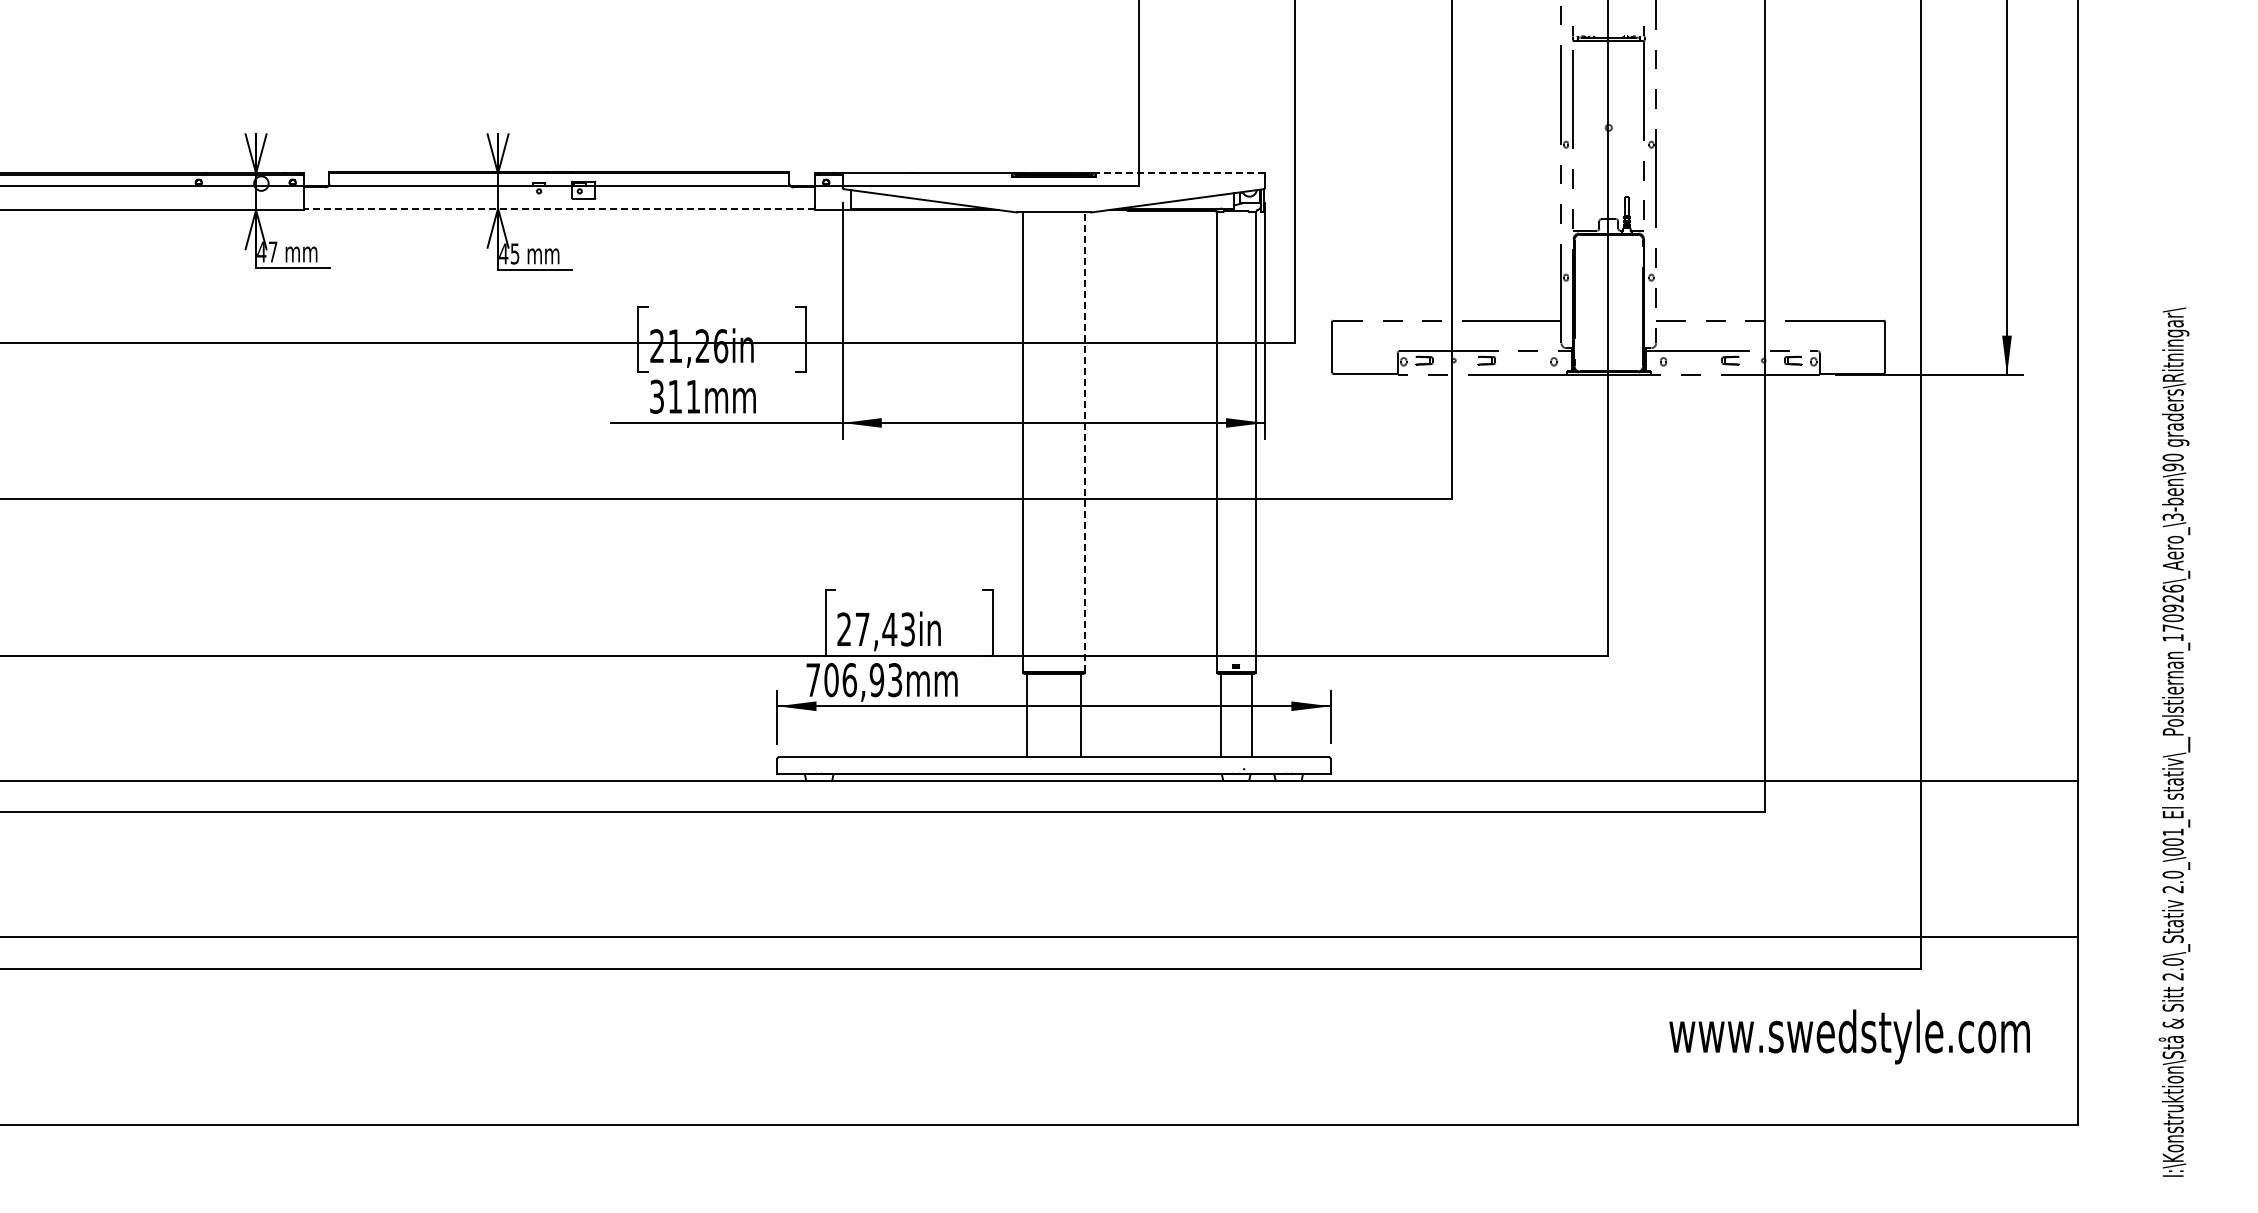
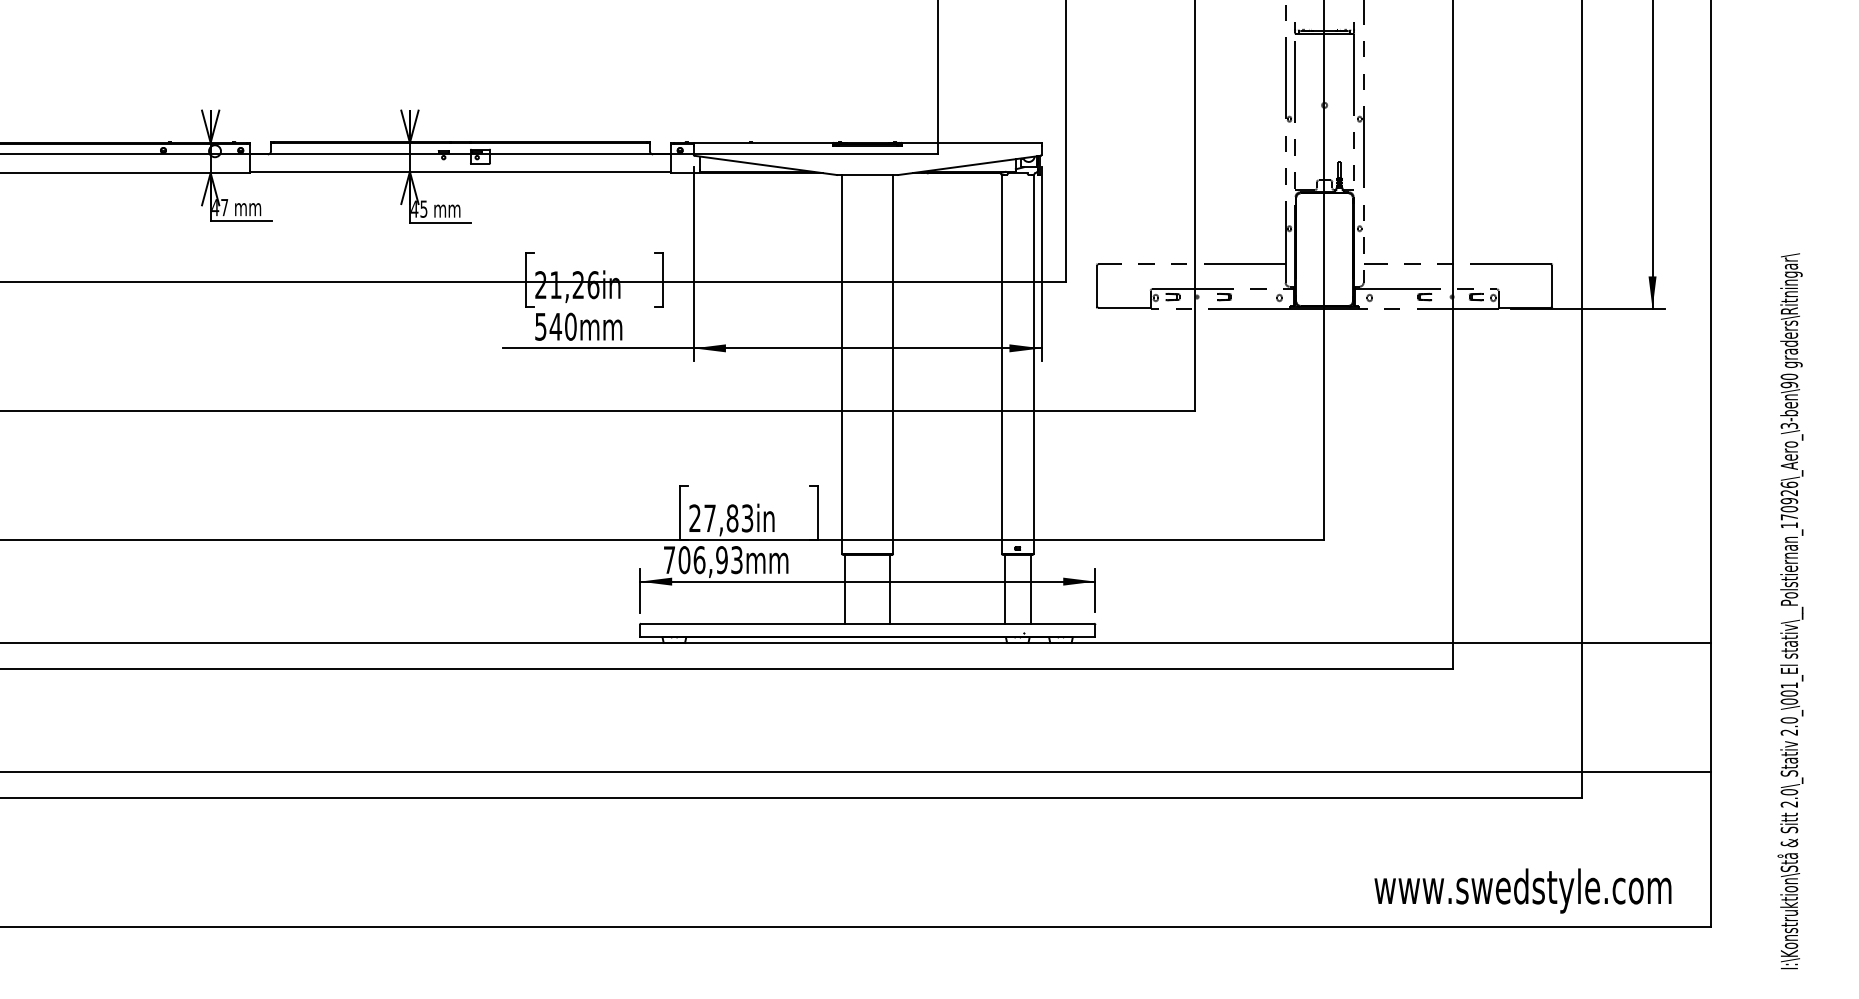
line: (1180, 173) -> (971, 142), dashed -> solid
line: (558, 208) -> (459, 171), dashed -> solid
text: (675, 396) -> (556, 326), 311mm -> 540mm
line: (1085, 442) -> (893, 364), dashed -> solid
text: (889, 629) -> (732, 518), 27,43in -> 27,83in
text: (1849, 1036) -> (1522, 890), moved

